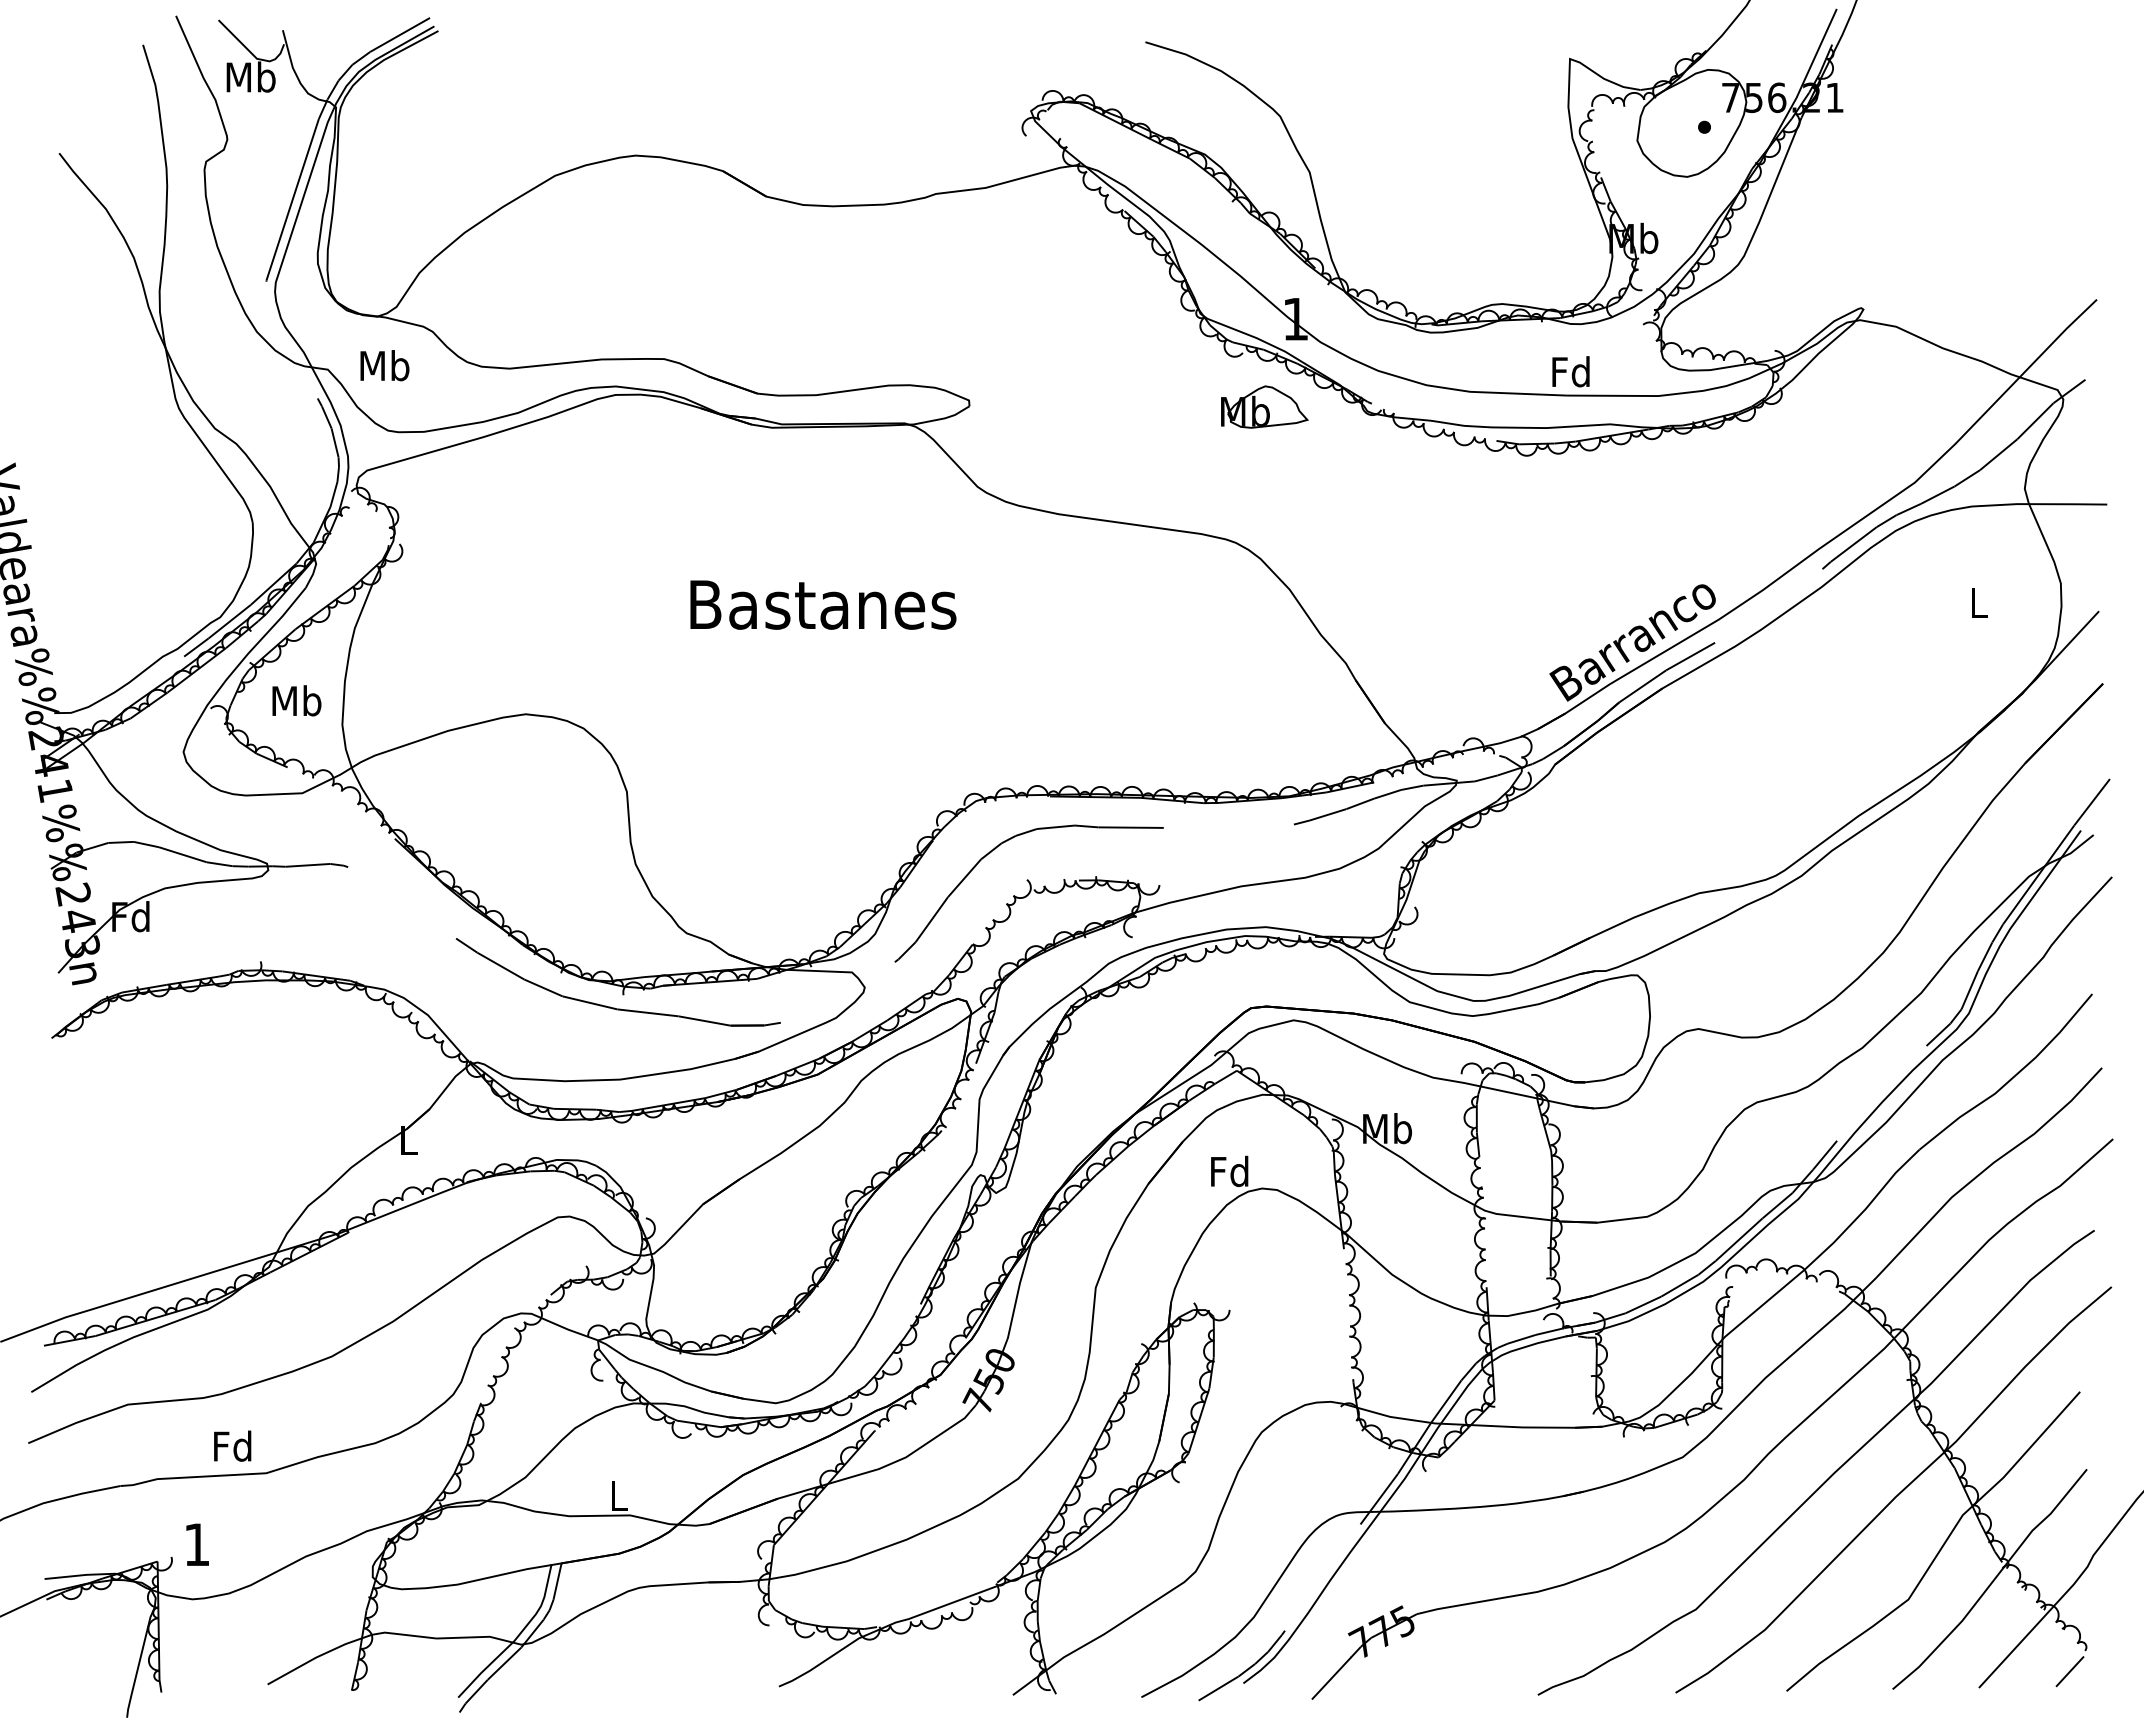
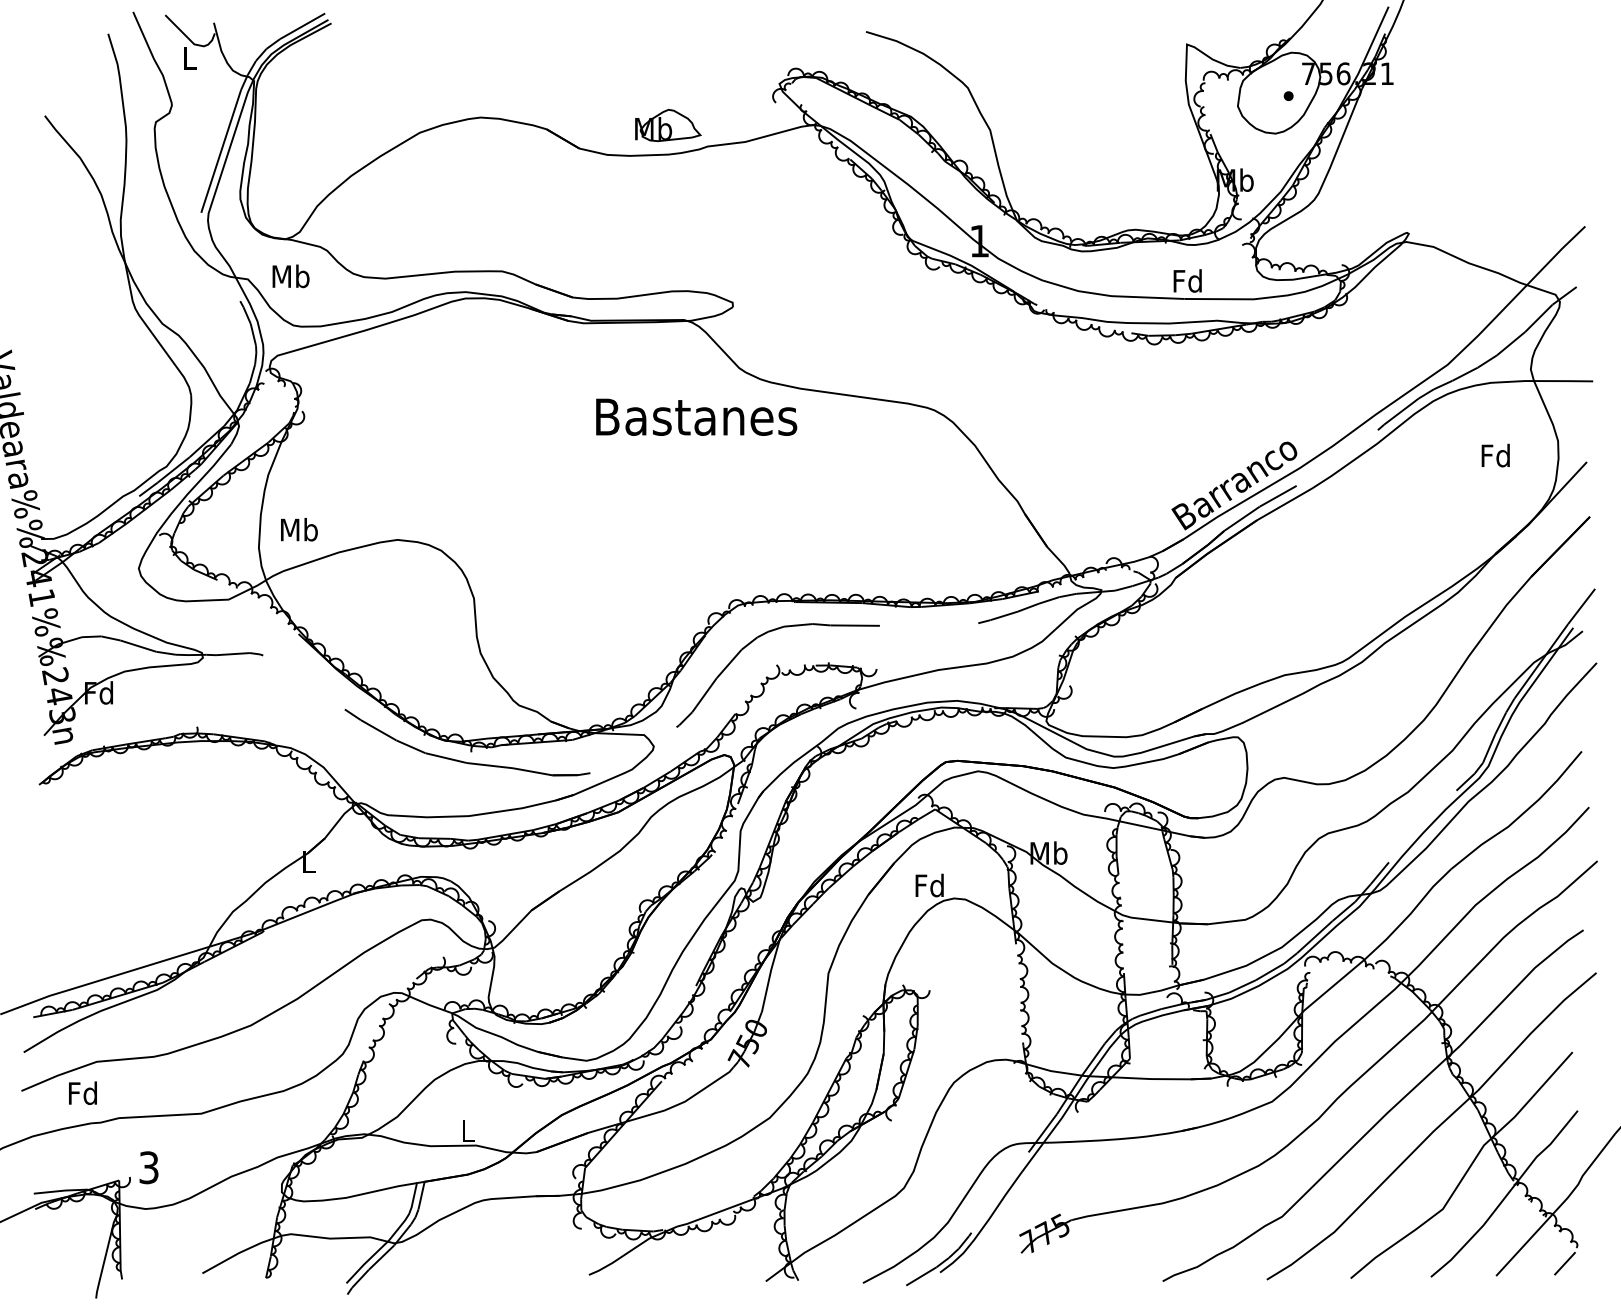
text: (250, 76) -> (189, 57), Mb -> L
part: (1264, 406) -> (667, 125), moved
text: (1977, 602) -> (1495, 455), L -> Fd
text: (823, 604) -> (696, 416), moved
text: (296, 700) -> (299, 529), moved
text: (232, 1445) -> (82, 1092), moved
text: (196, 1544) -> (148, 1167), 1 -> 3
line: (1331, 1677) -> (1006, 1268), removed

